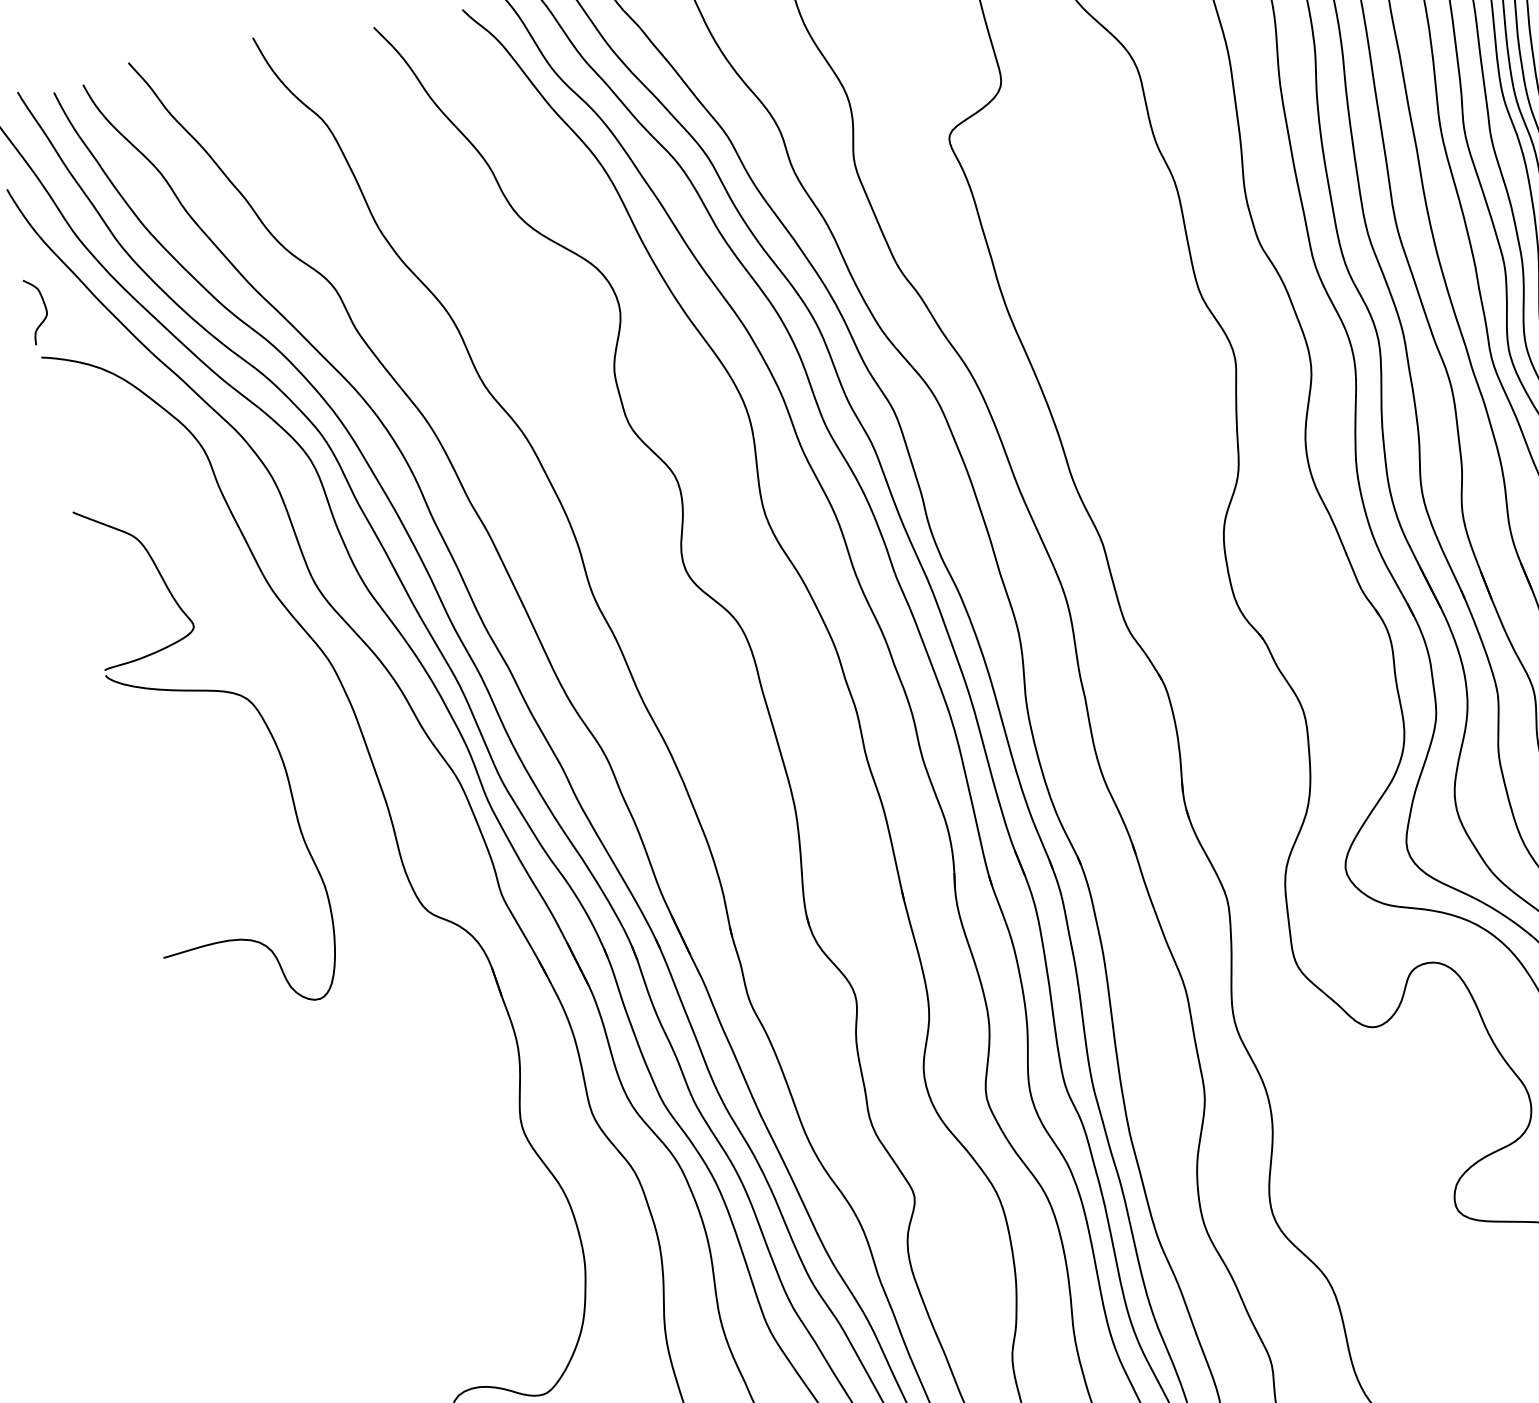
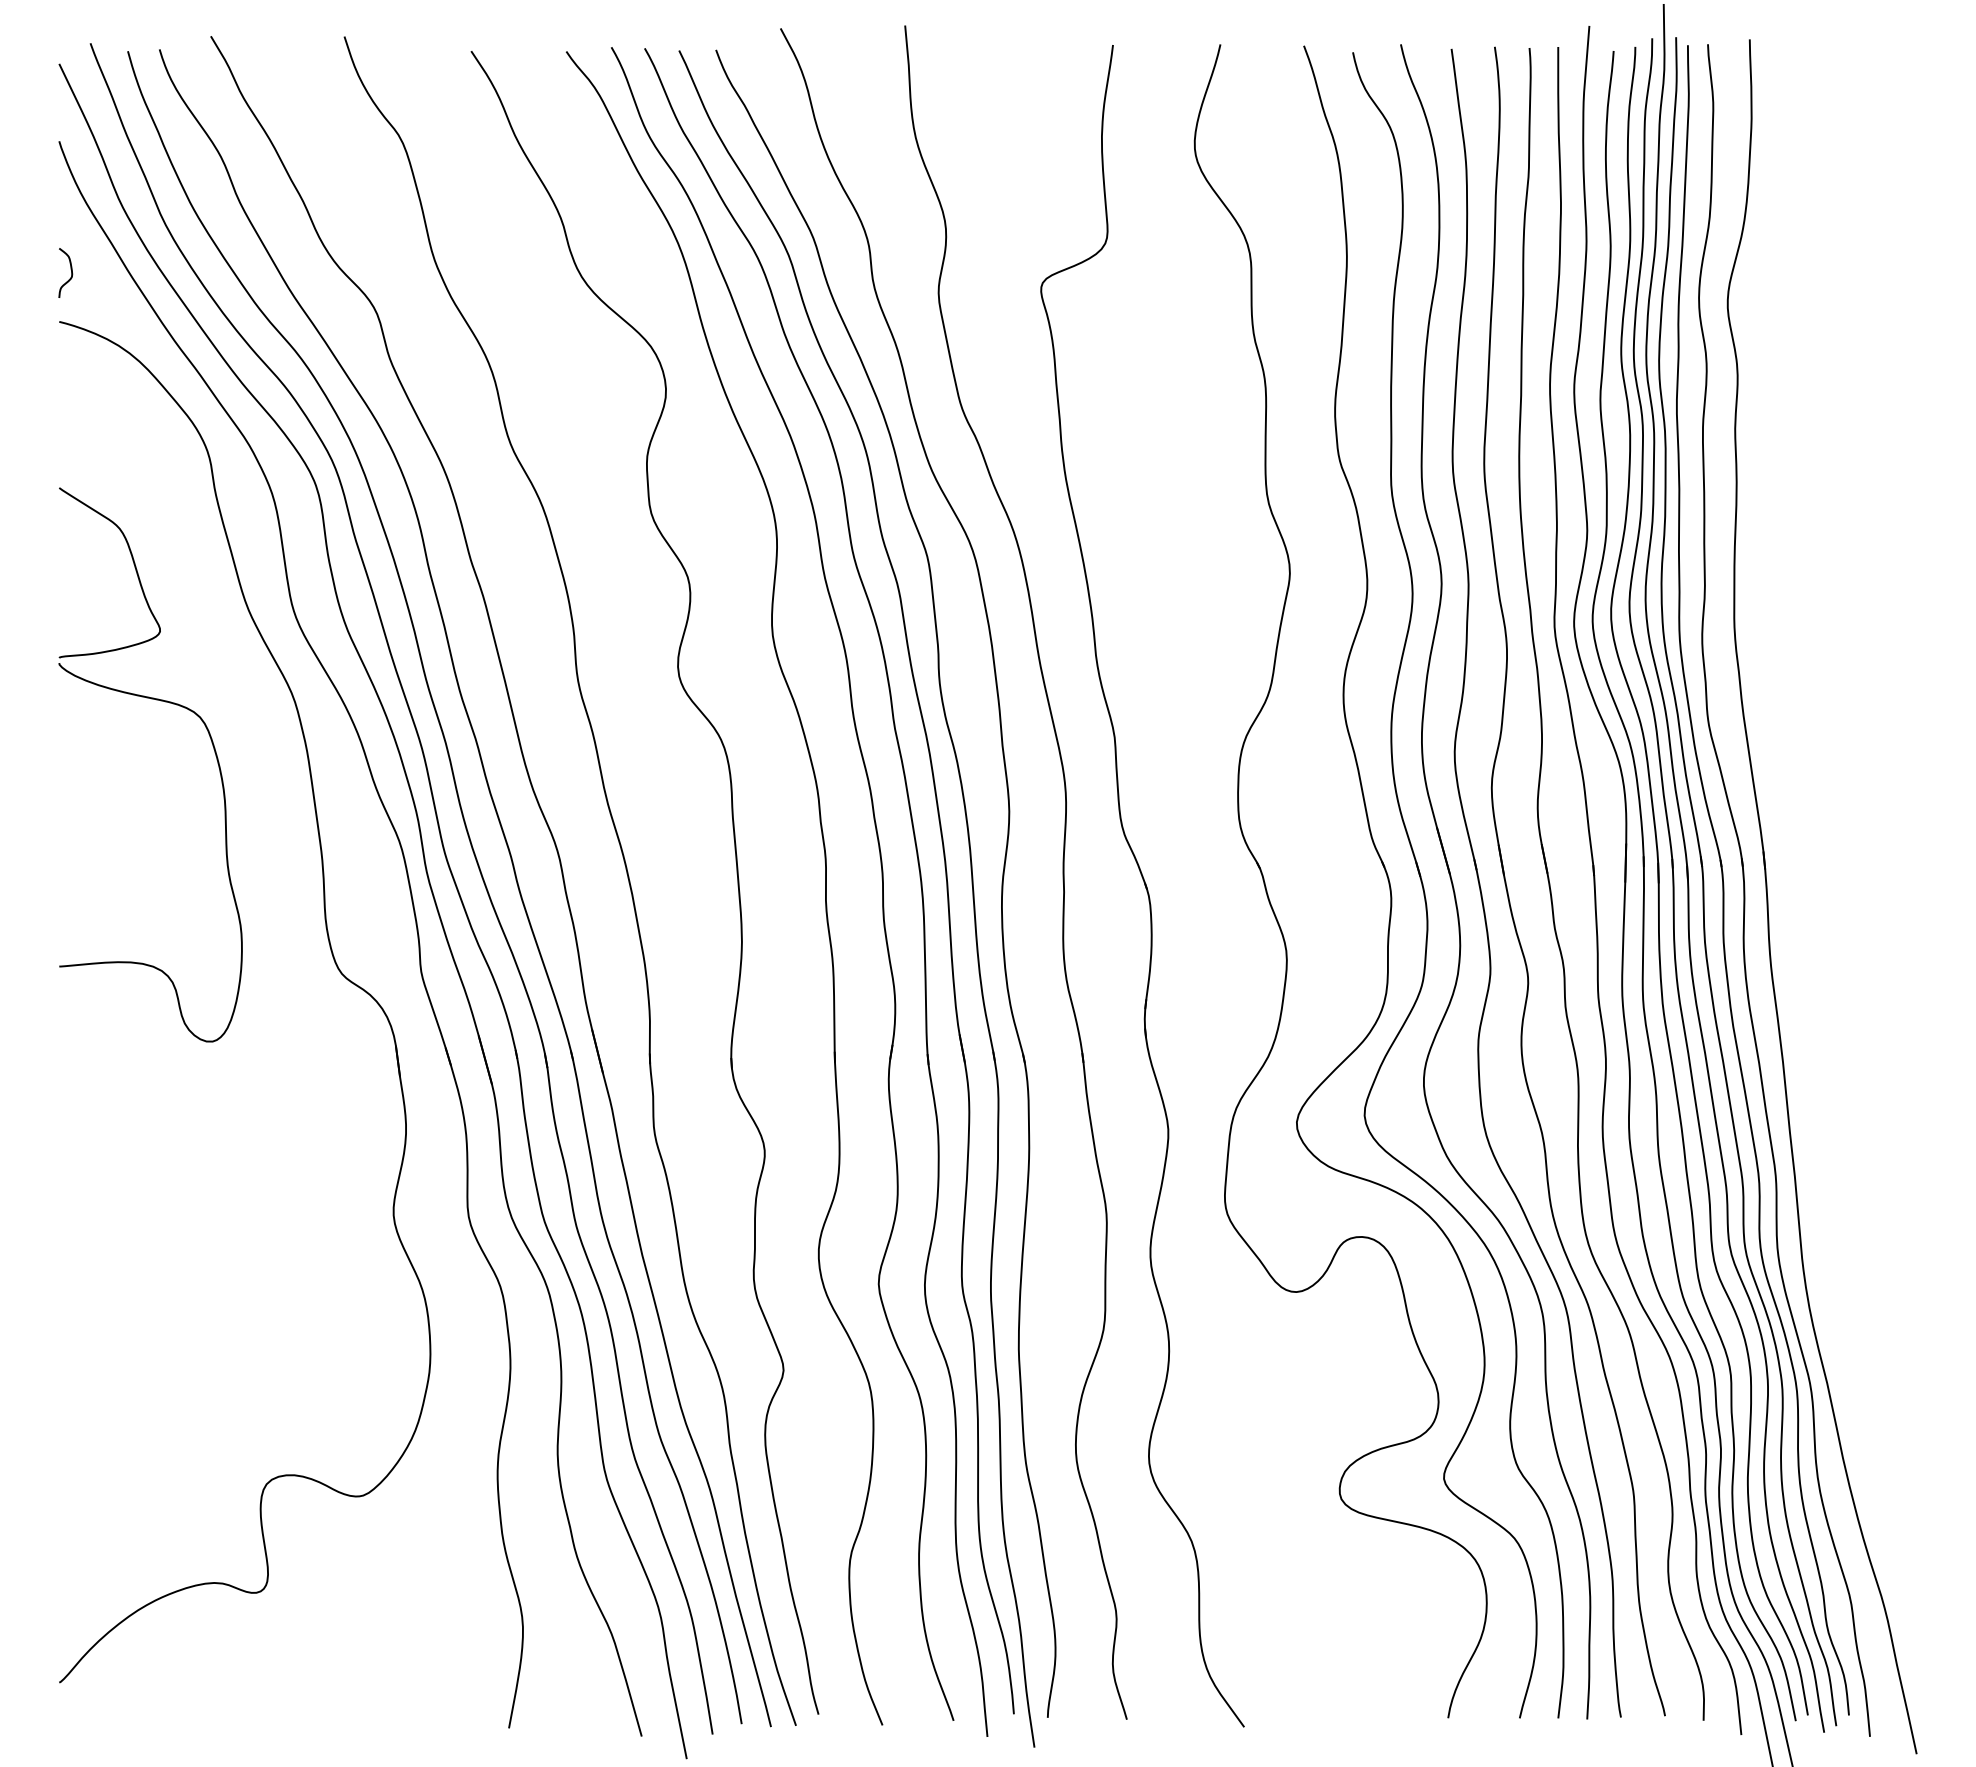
part: (37, 310) -> (65, 272), size x0.71

